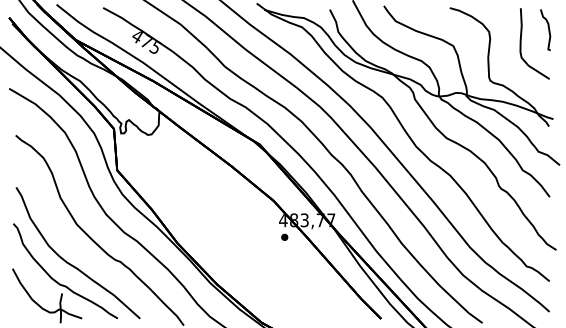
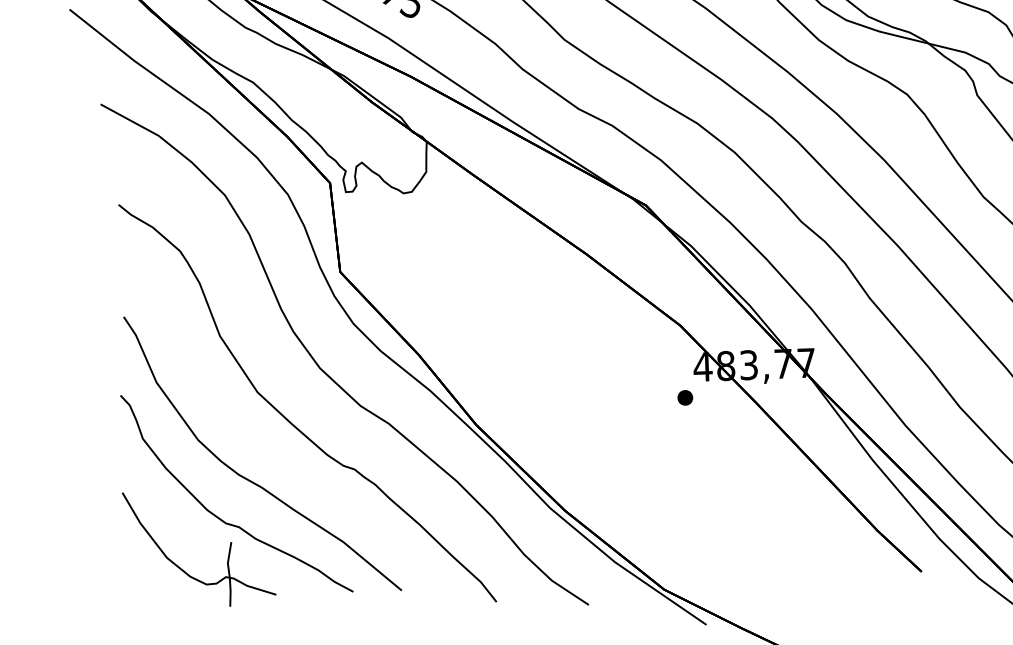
part: (284, 236) -> (684, 395), moved

